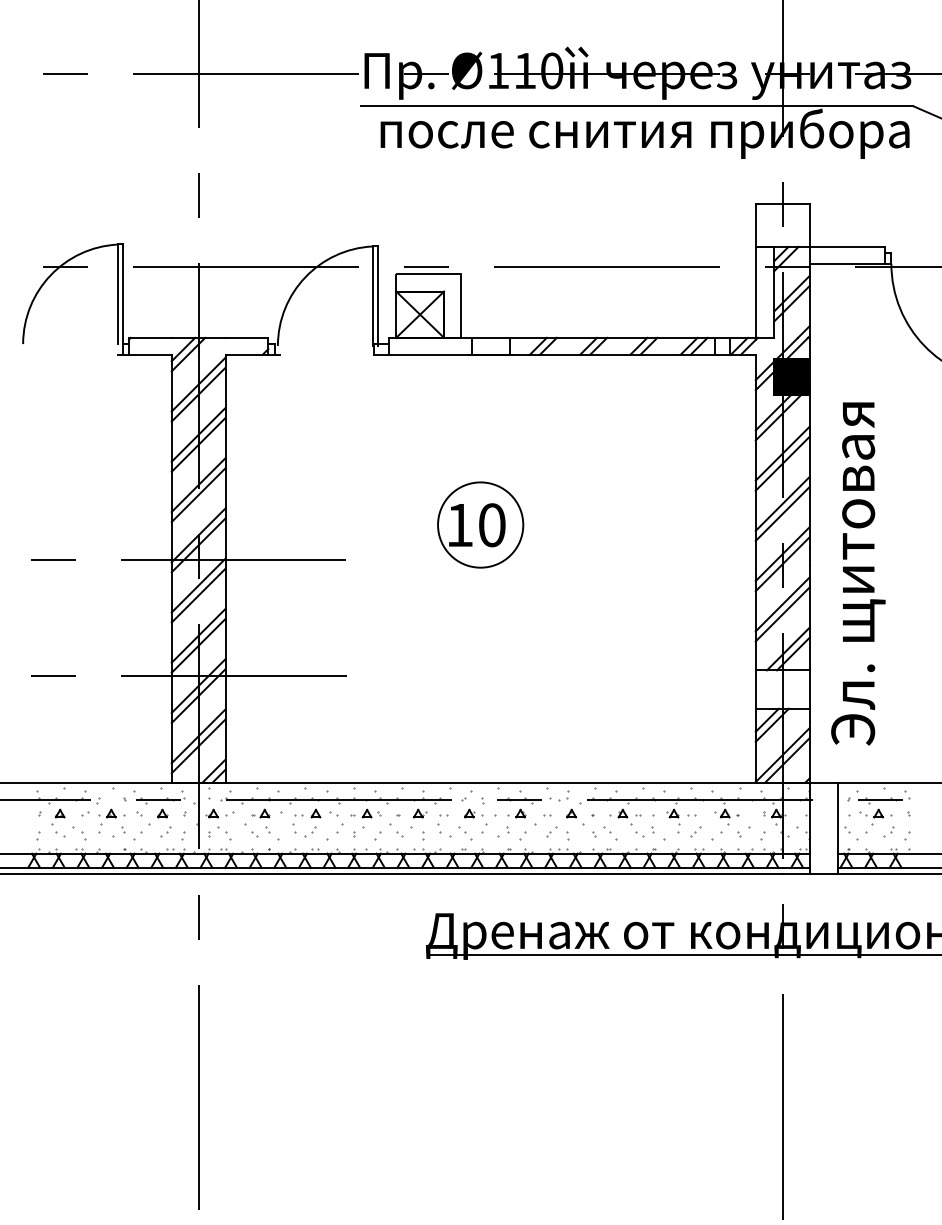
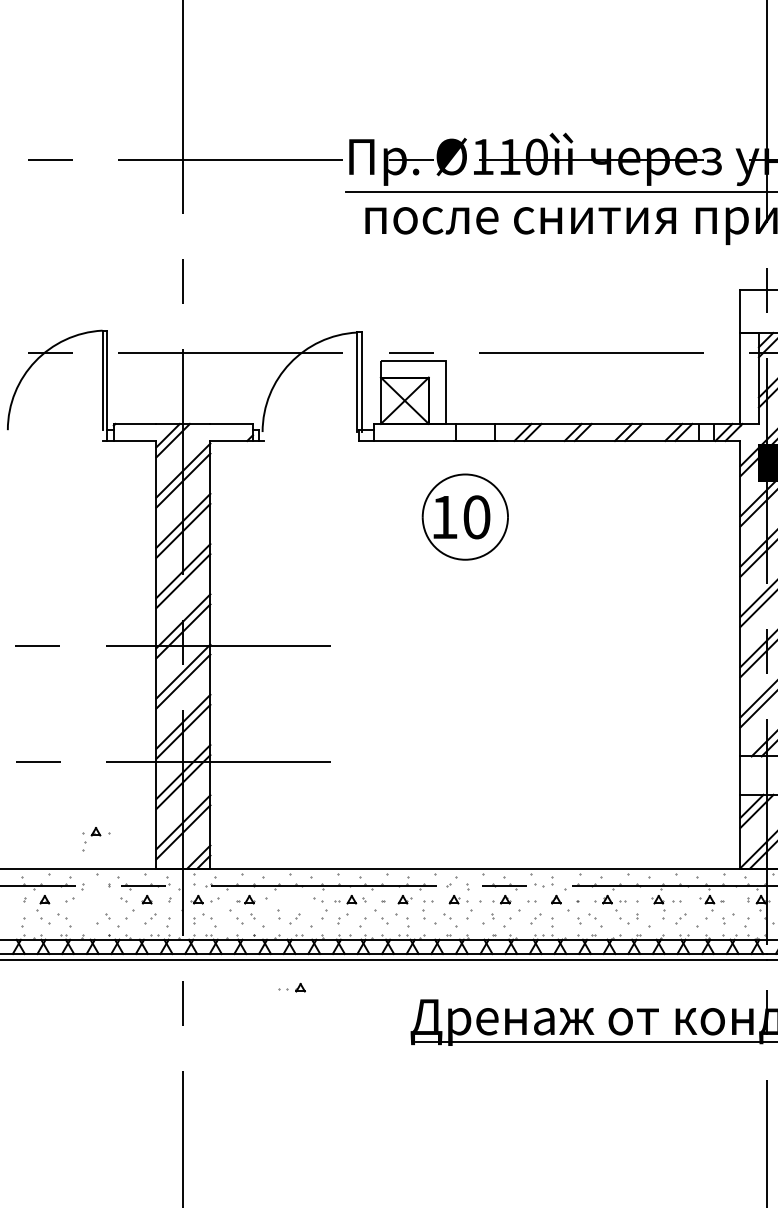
part: (480, 524) -> (465, 516), moved
part: (307, 813) -> (292, 987), moved
part: (111, 820) -> (96, 838), moved

